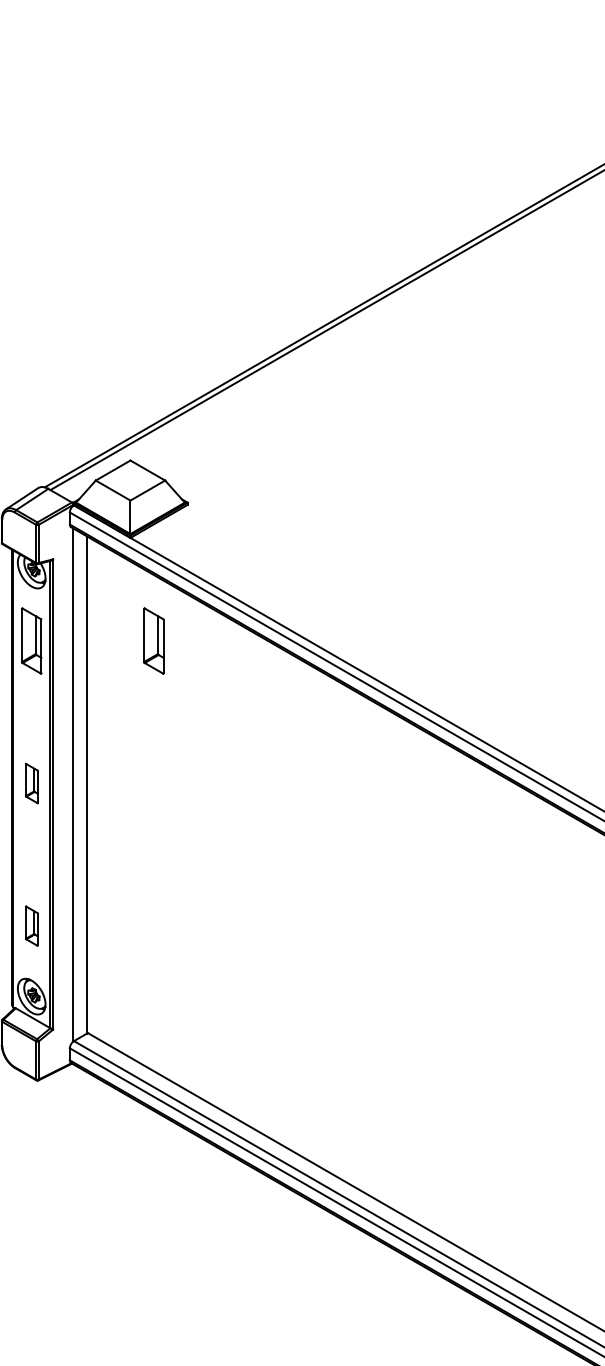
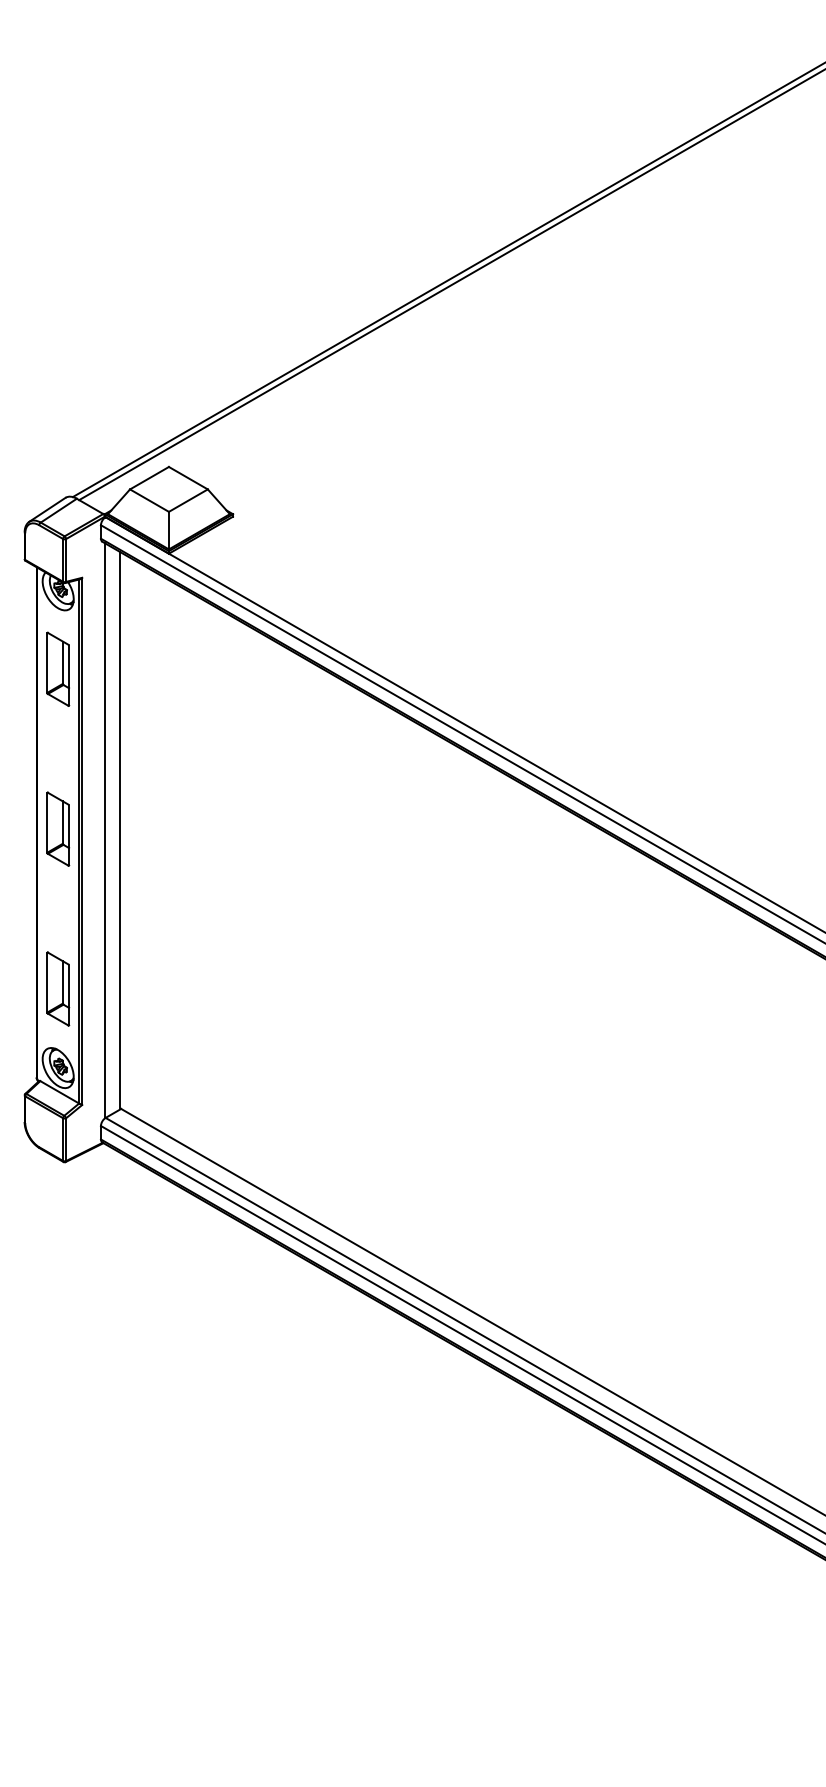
part: (154, 640) -> (195, 668), removed
part: (31, 782) -> (58, 828), size x1.67
part: (31, 925) -> (58, 988), size x1.67

